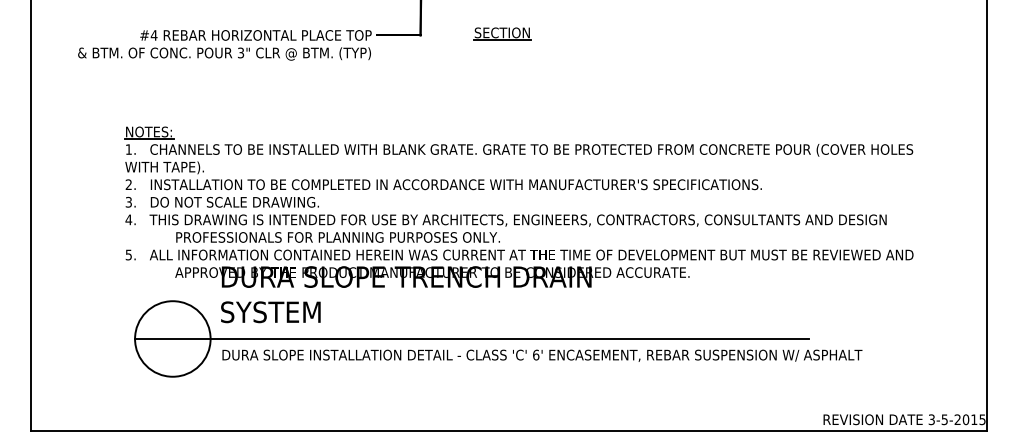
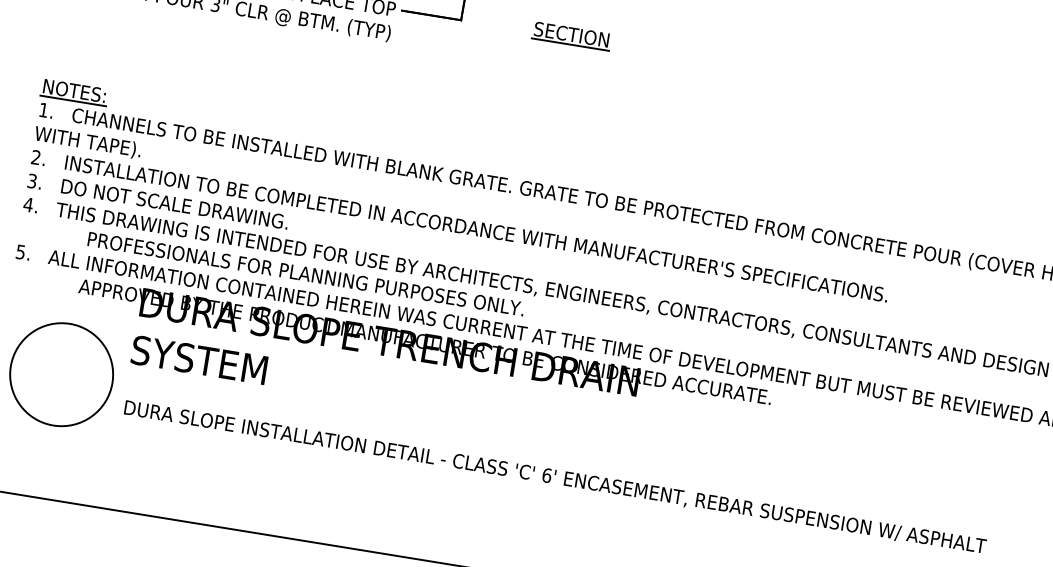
line: (471, 338) -> (463, 439), removed

